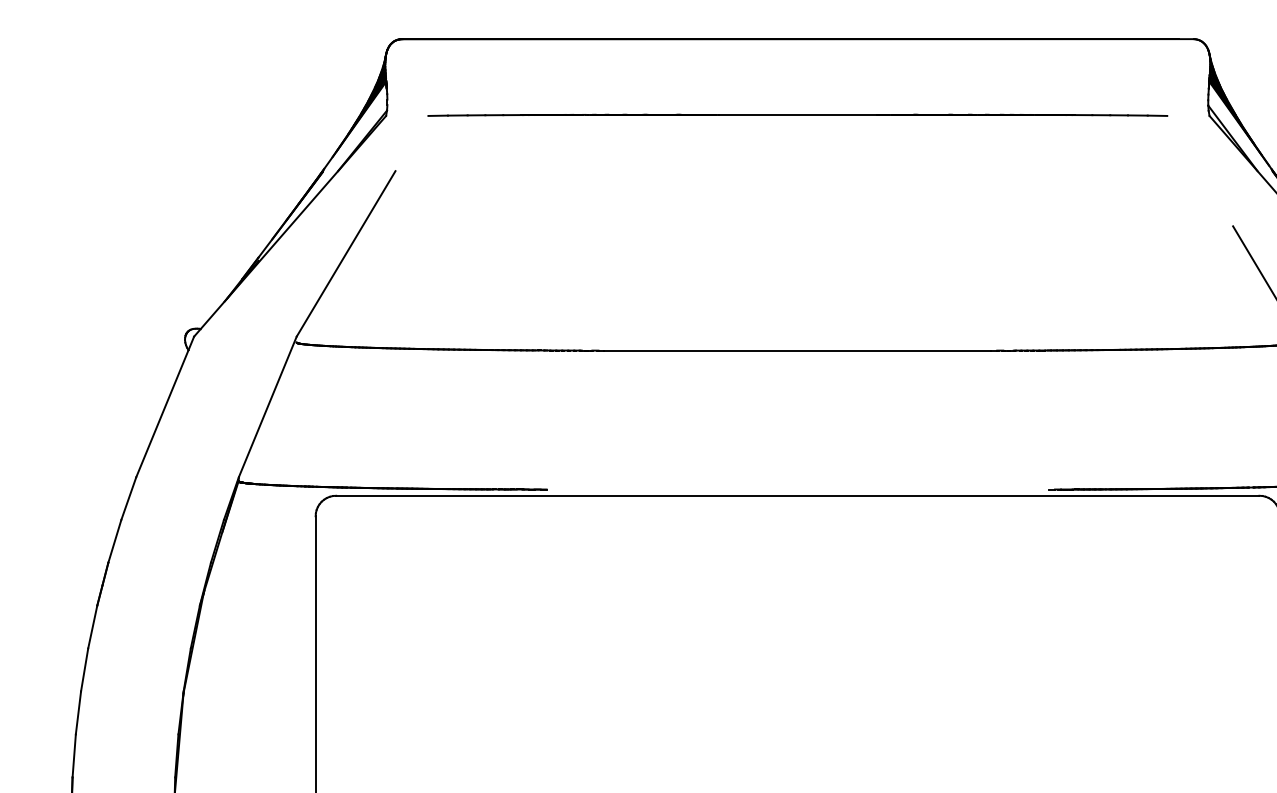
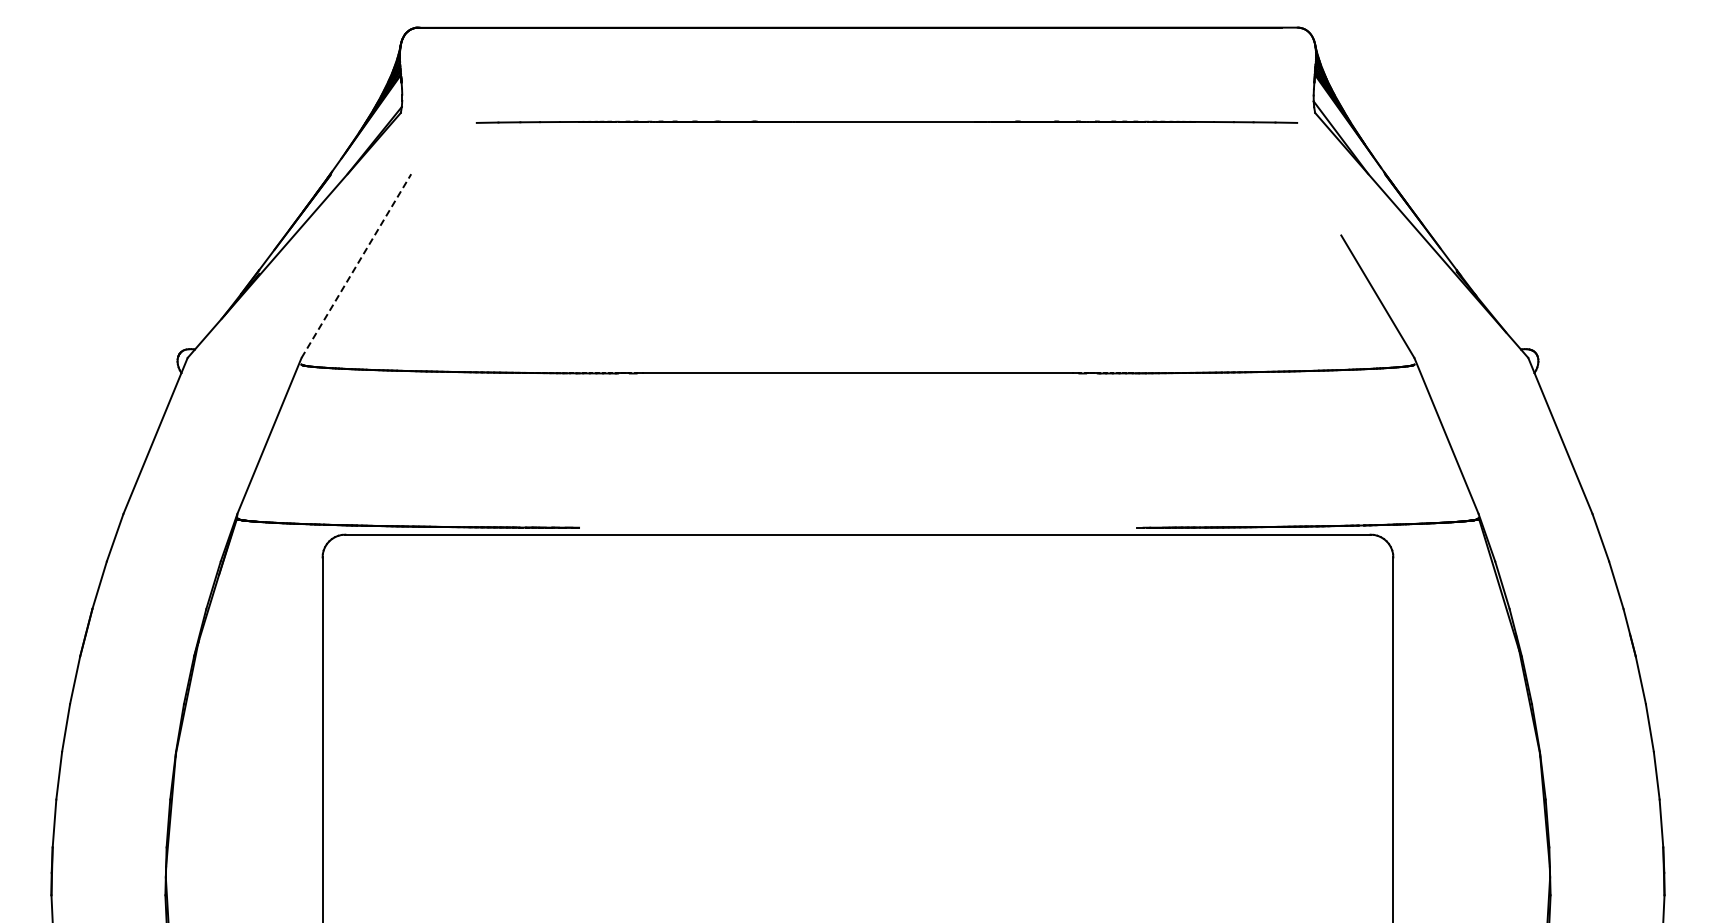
part: (797, 114) -> (886, 121), moved
line: (346, 253) -> (356, 265), solid -> dashed

